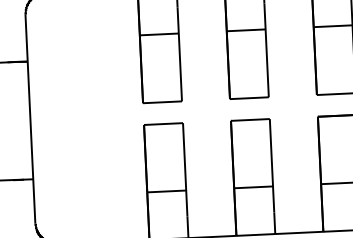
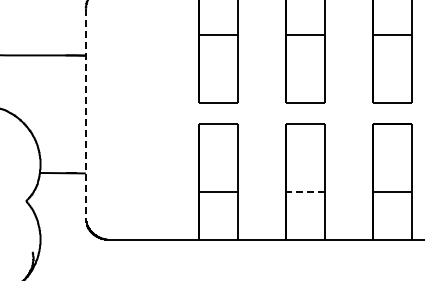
line: (30, 119) -> (85, 113), solid -> dashed
line: (252, 187) -> (304, 191), solid -> dashed

